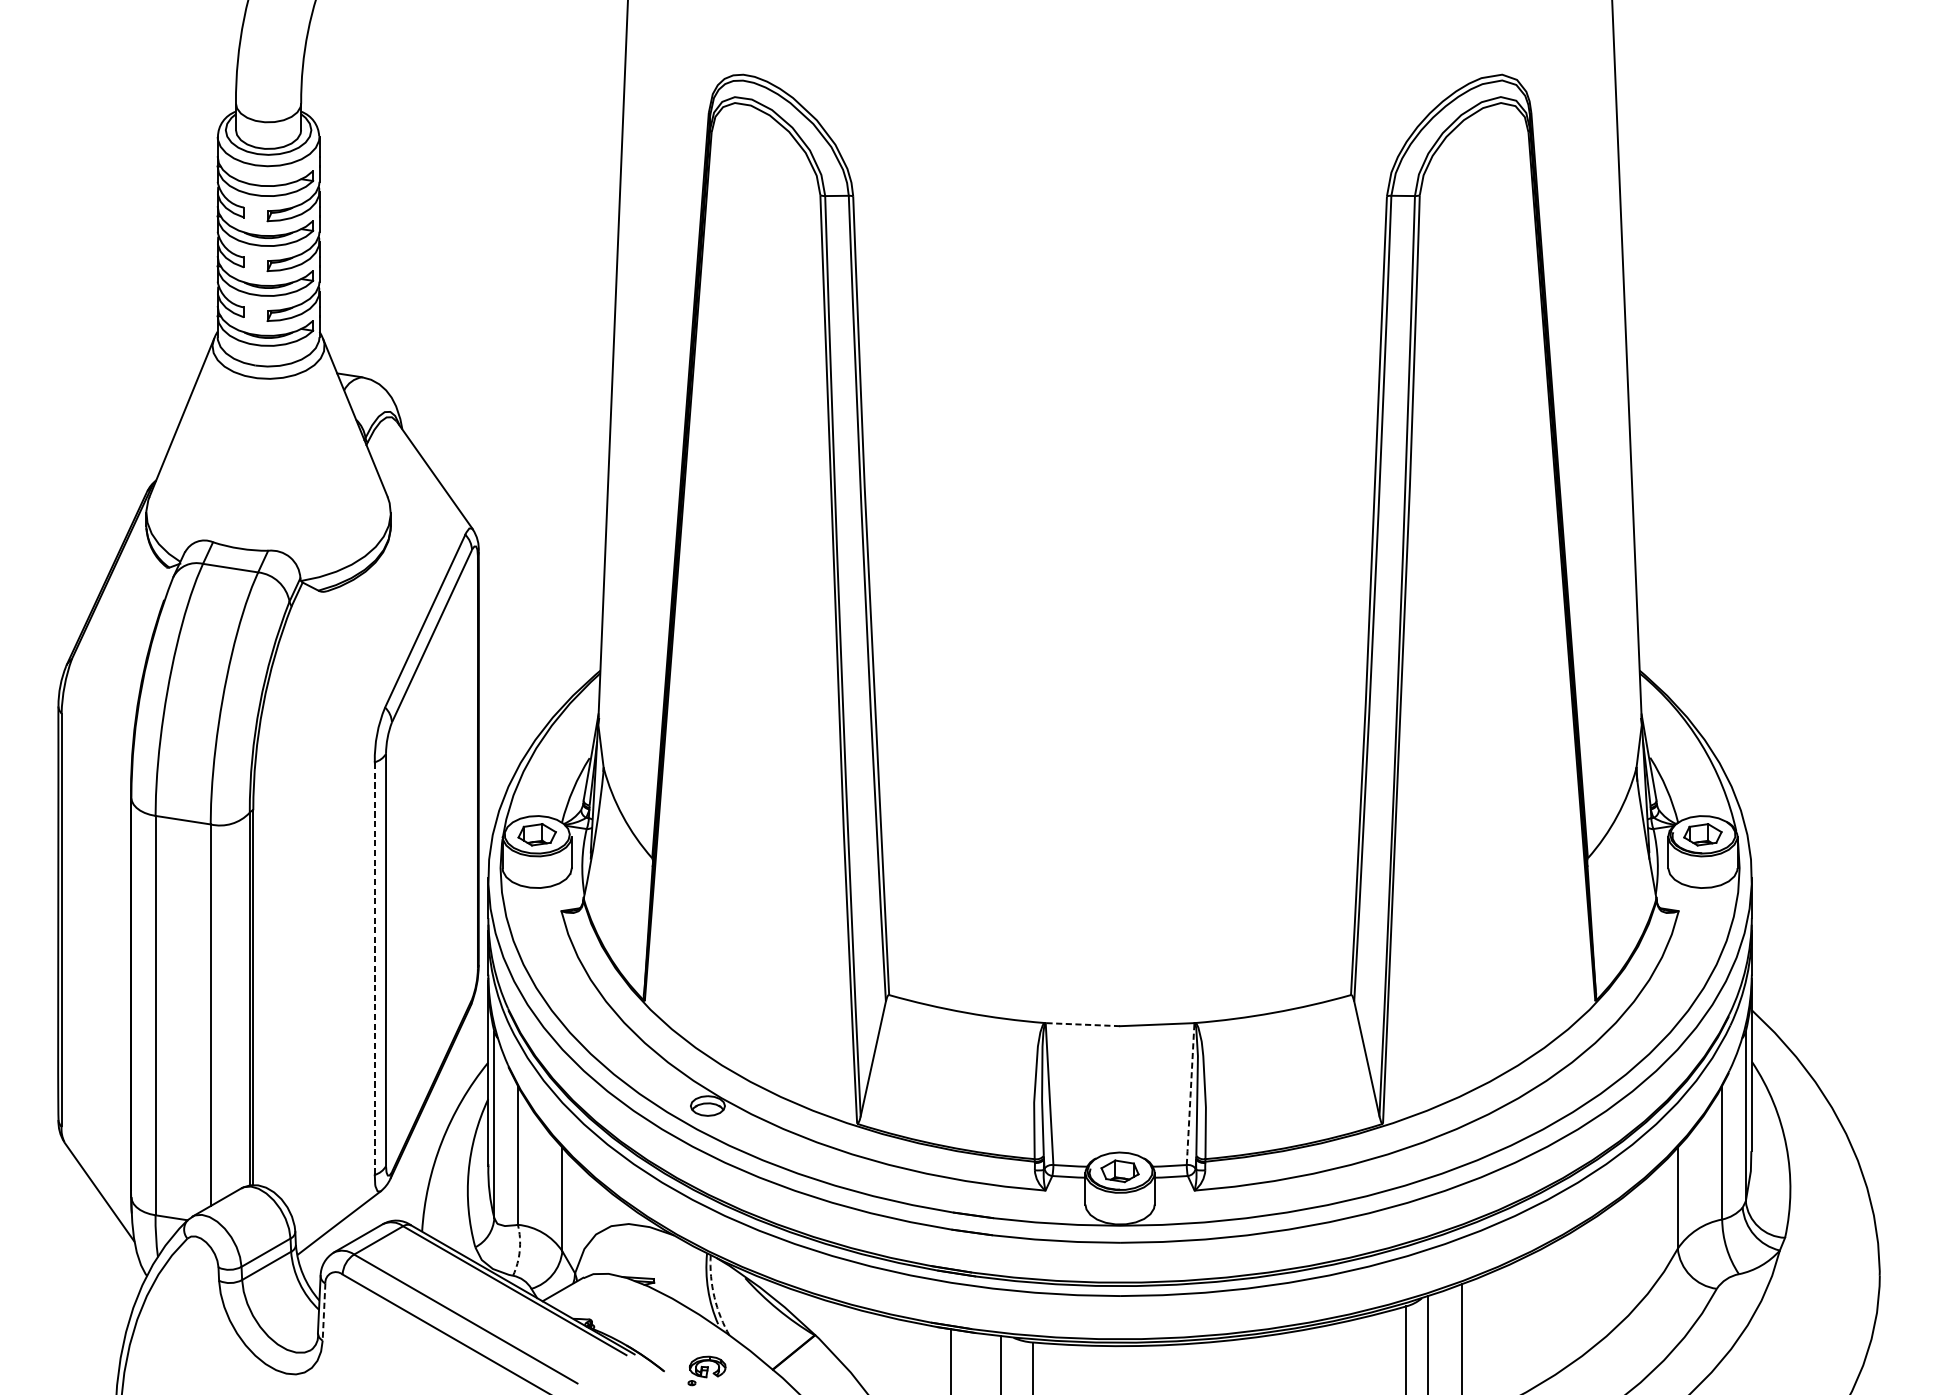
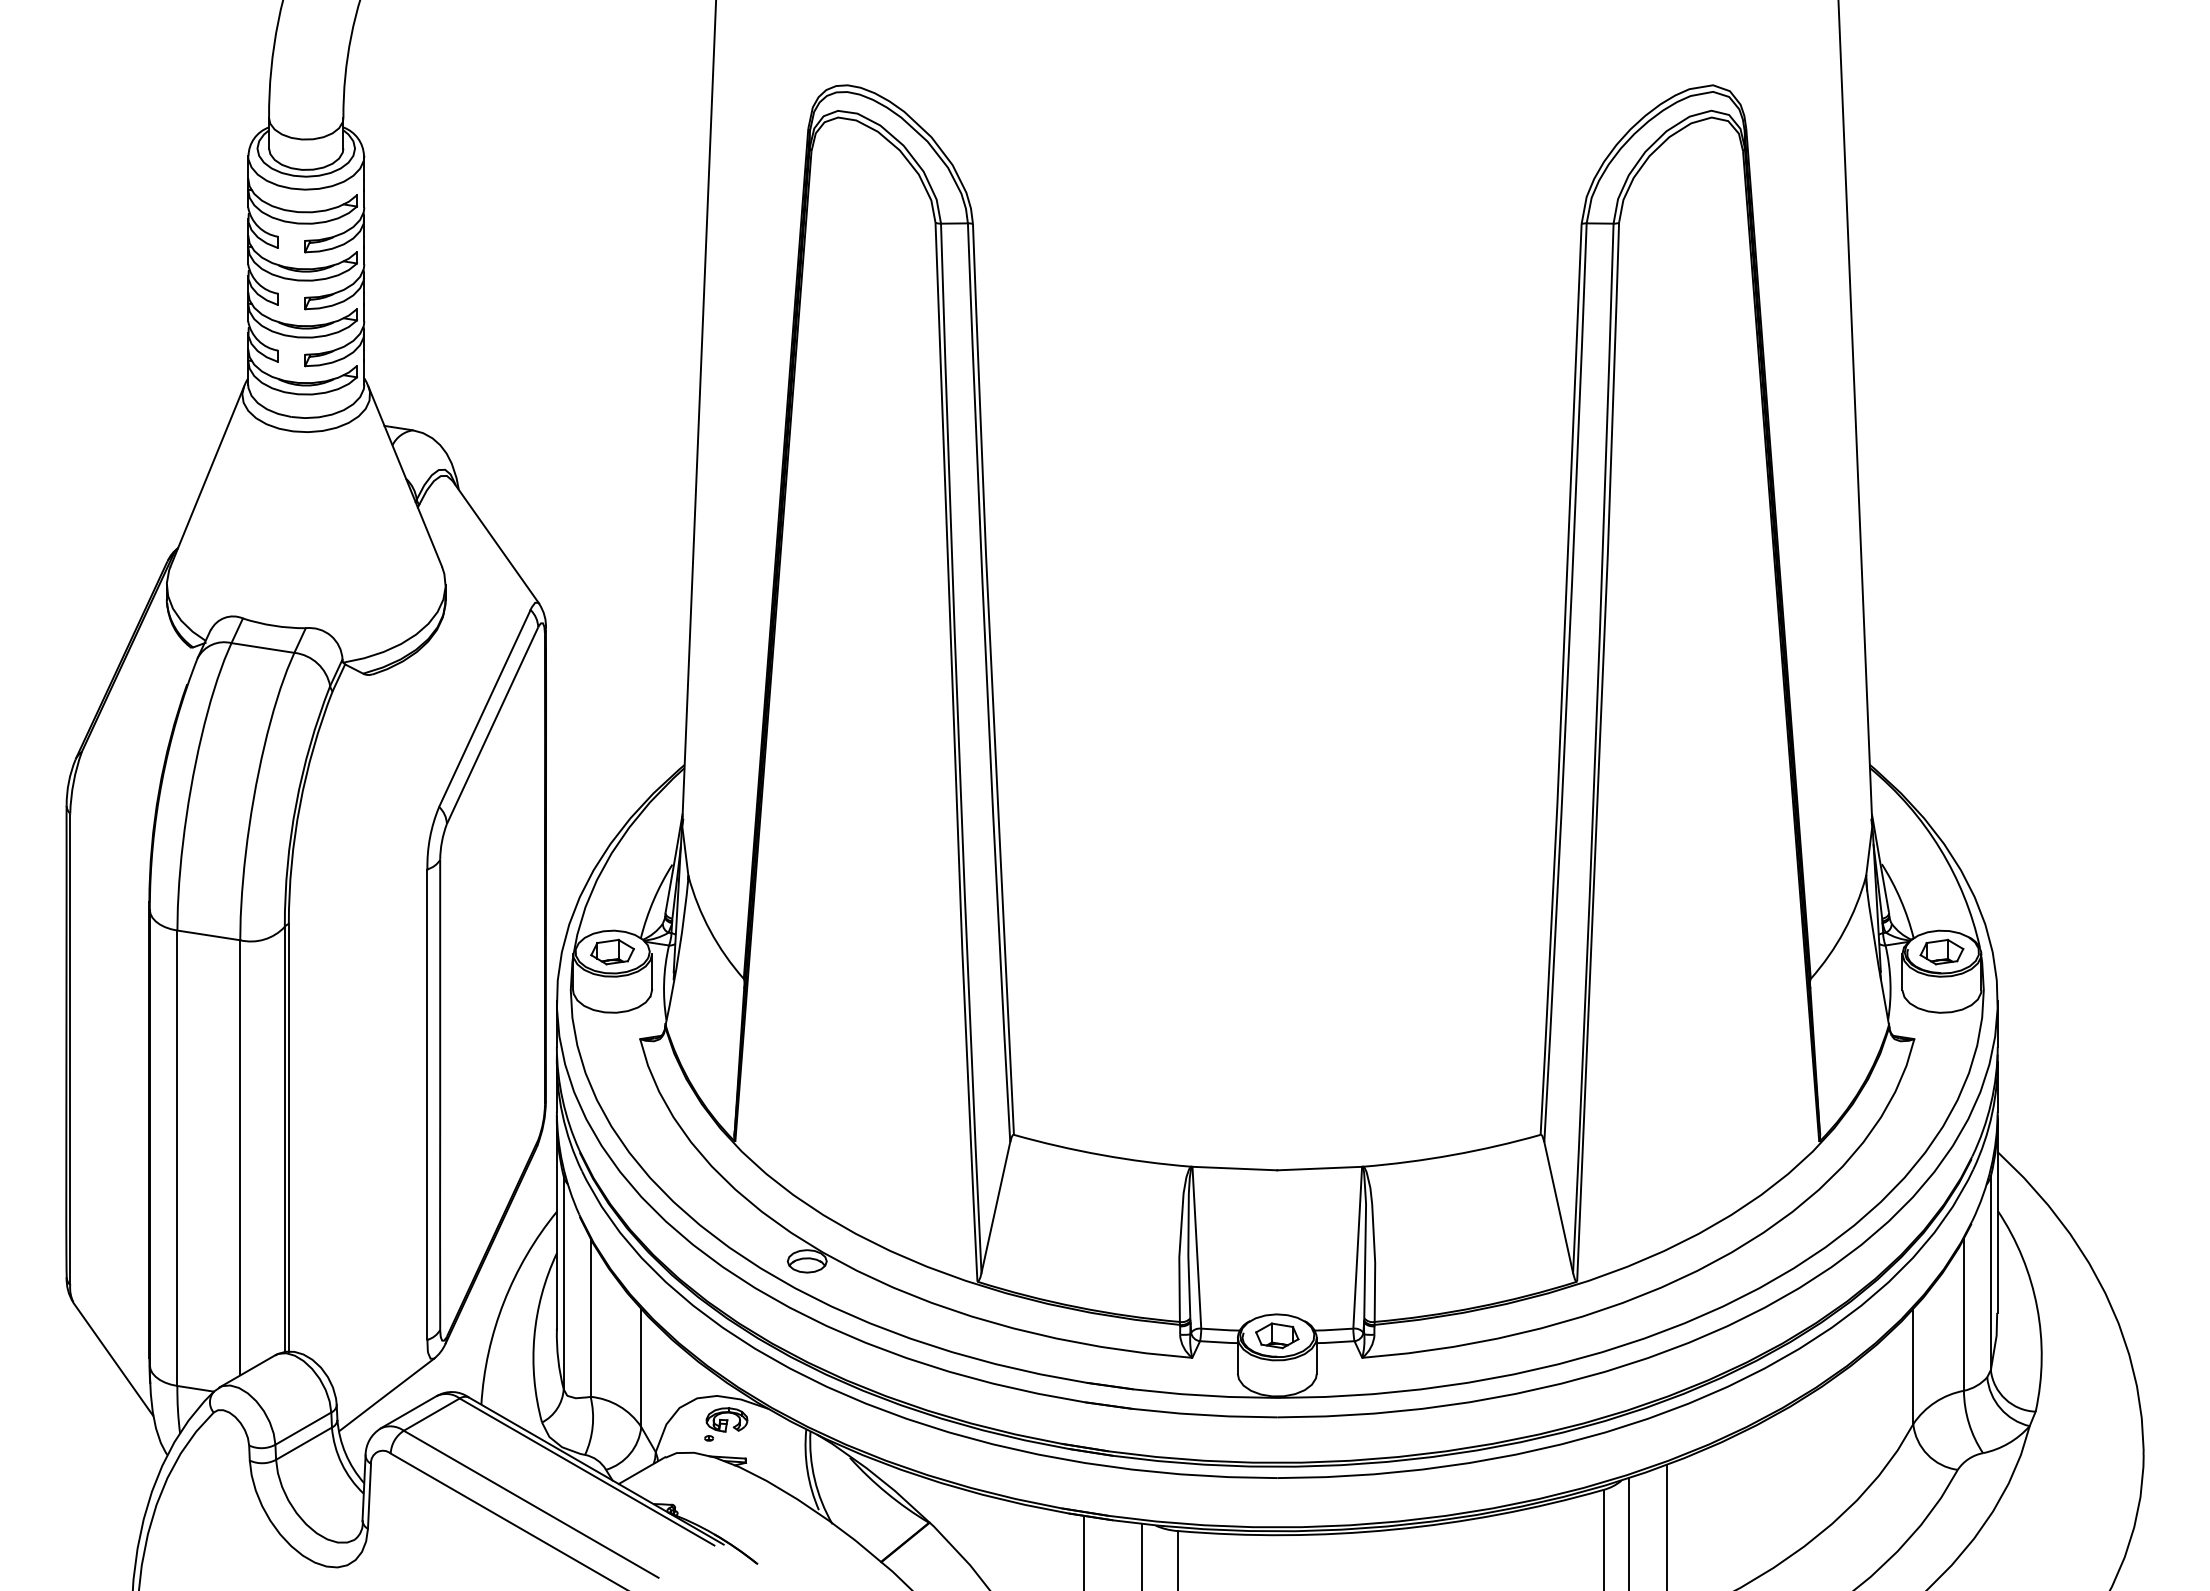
line: (374, 968) -> (427, 1104), dashed -> solid
line: (1082, 1024) -> (1234, 1168), dashed -> solid
line: (1190, 1094) -> (1357, 1248), dashed -> solid
arc: (519, 1250) -> (592, 1426), dashed -> solid
arc: (714, 1297) -> (814, 1479), dashed -> solid
line: (324, 1312) -> (369, 1496), dashed -> solid
part: (707, 1370) -> (726, 1424), moved

